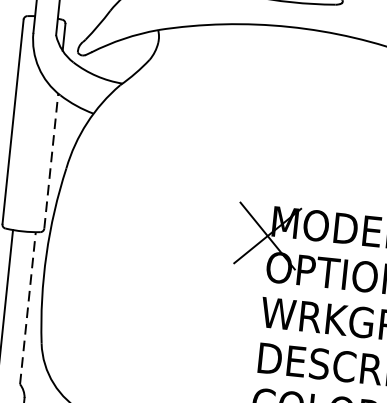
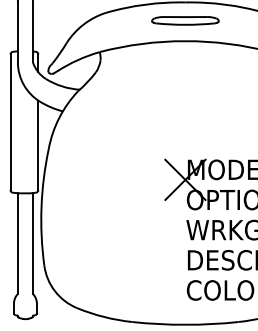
line: (51, 161) -> (38, 145), dashed -> solid
line: (27, 308) -> (32, 243), dashed -> solid

